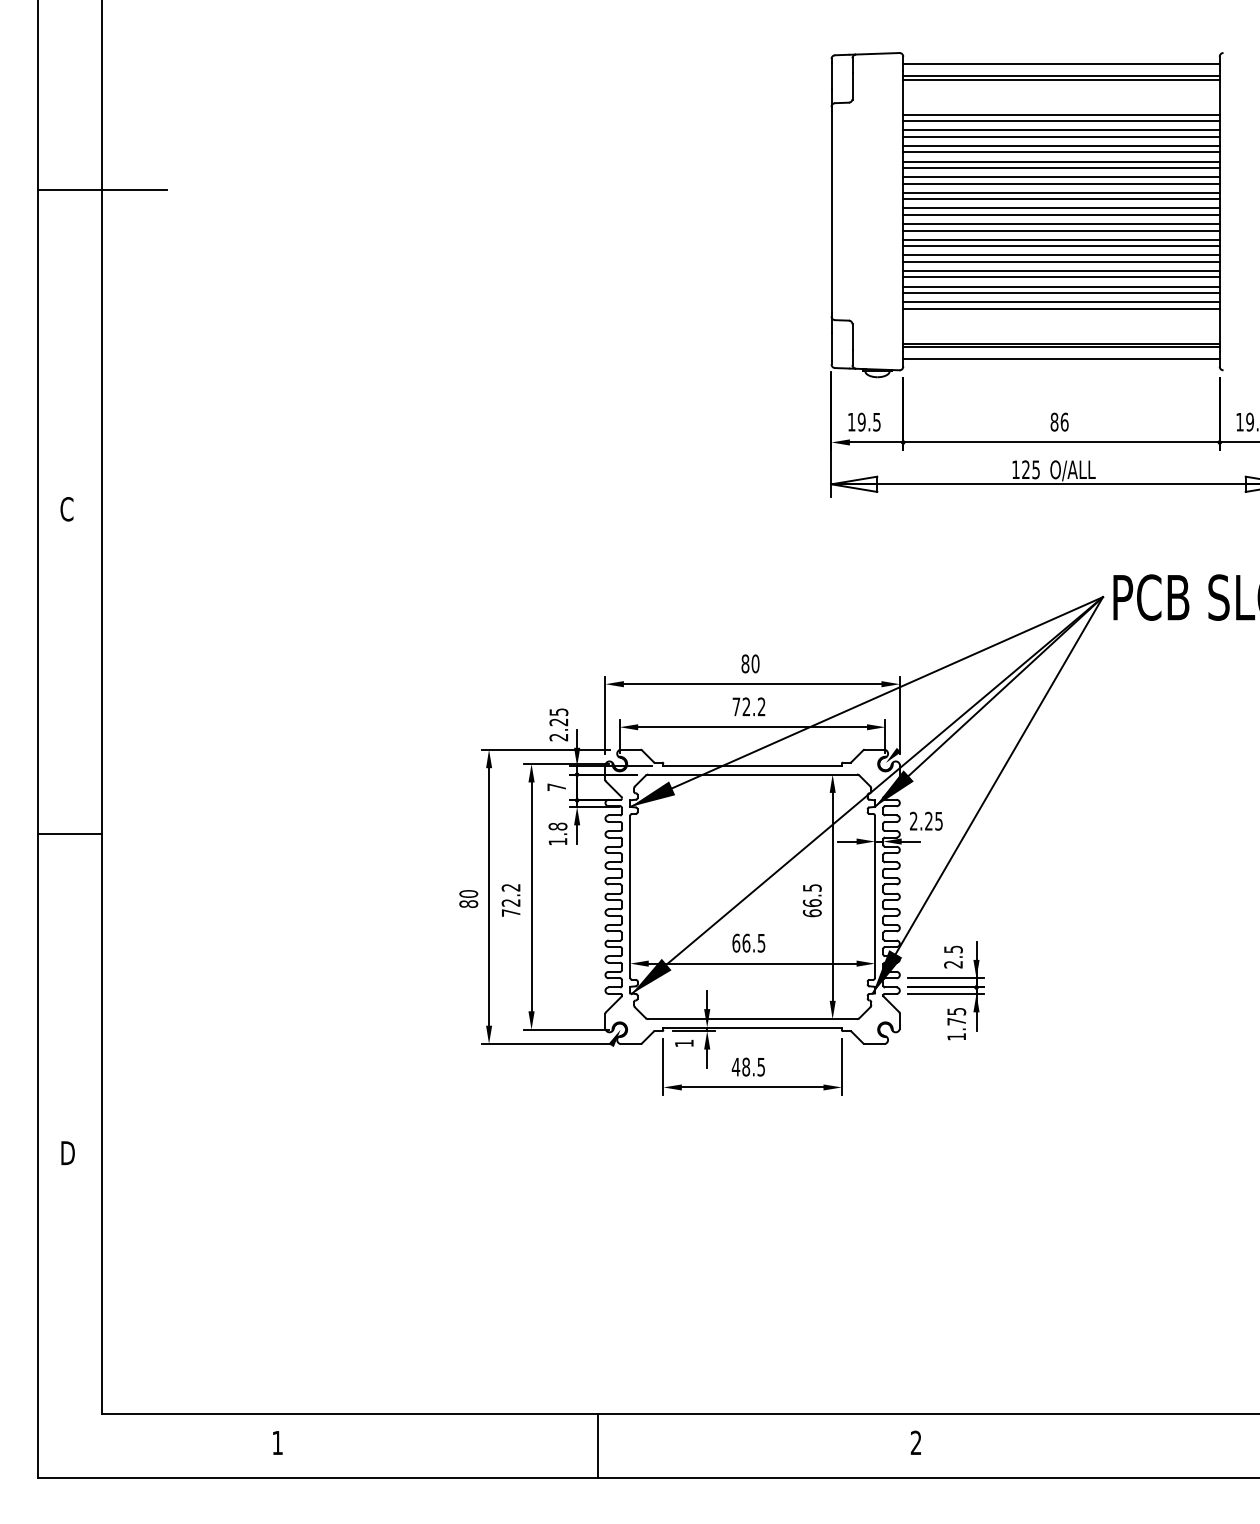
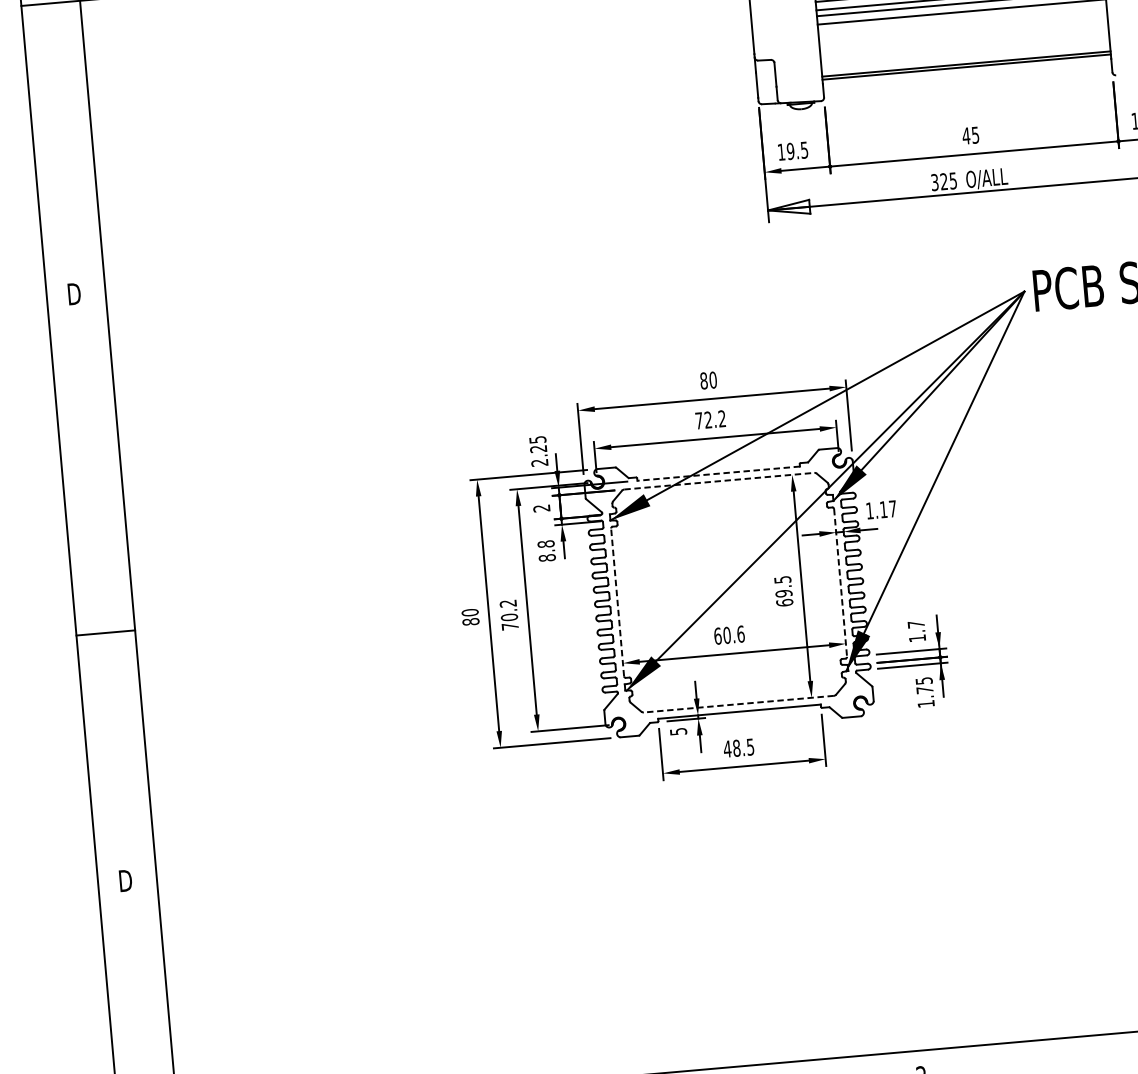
line: (1061, 293) -> (962, 18), removed
line: (1061, 302) -> (963, 26), removed
line: (1061, 308) -> (963, 31), removed
line: (1061, 358) -> (967, 77), removed
text: (1059, 421) -> (970, 135), 86 -> 45
text: (1015, 469) -> (934, 182), 125 -> 325
text: (67, 509) -> (73, 294), C -> D
fill: (893, 754) -> (846, 451), removed
line: (752, 766) -> (718, 473), solid -> dashed
line: (753, 774) -> (720, 481), solid -> dashed
text: (556, 787) -> (541, 508), 7 -> 2
text: (926, 820) -> (881, 509), 2.25 -> 1.17
line: (69, 834) -> (105, 633), moved
text: (557, 841) -> (546, 557), 1.8 -> 8.8
line: (630, 896) -> (617, 602), solid -> dashed
line: (875, 897) -> (841, 583), solid -> dashed
text: (510, 902) -> (508, 617), 72.2 -> 70.2
text: (811, 903) -> (783, 594), 66.5 -> 69.5
text: (753, 942) -> (733, 634), 66.5 -> 60.6
text: (953, 956) -> (916, 630), 2.5 -> 1.7
line: (752, 1019) -> (738, 704), solid -> dashed
fill: (614, 1038) -> (614, 732), removed
text: (684, 1043) -> (678, 731), 1 -> 5

